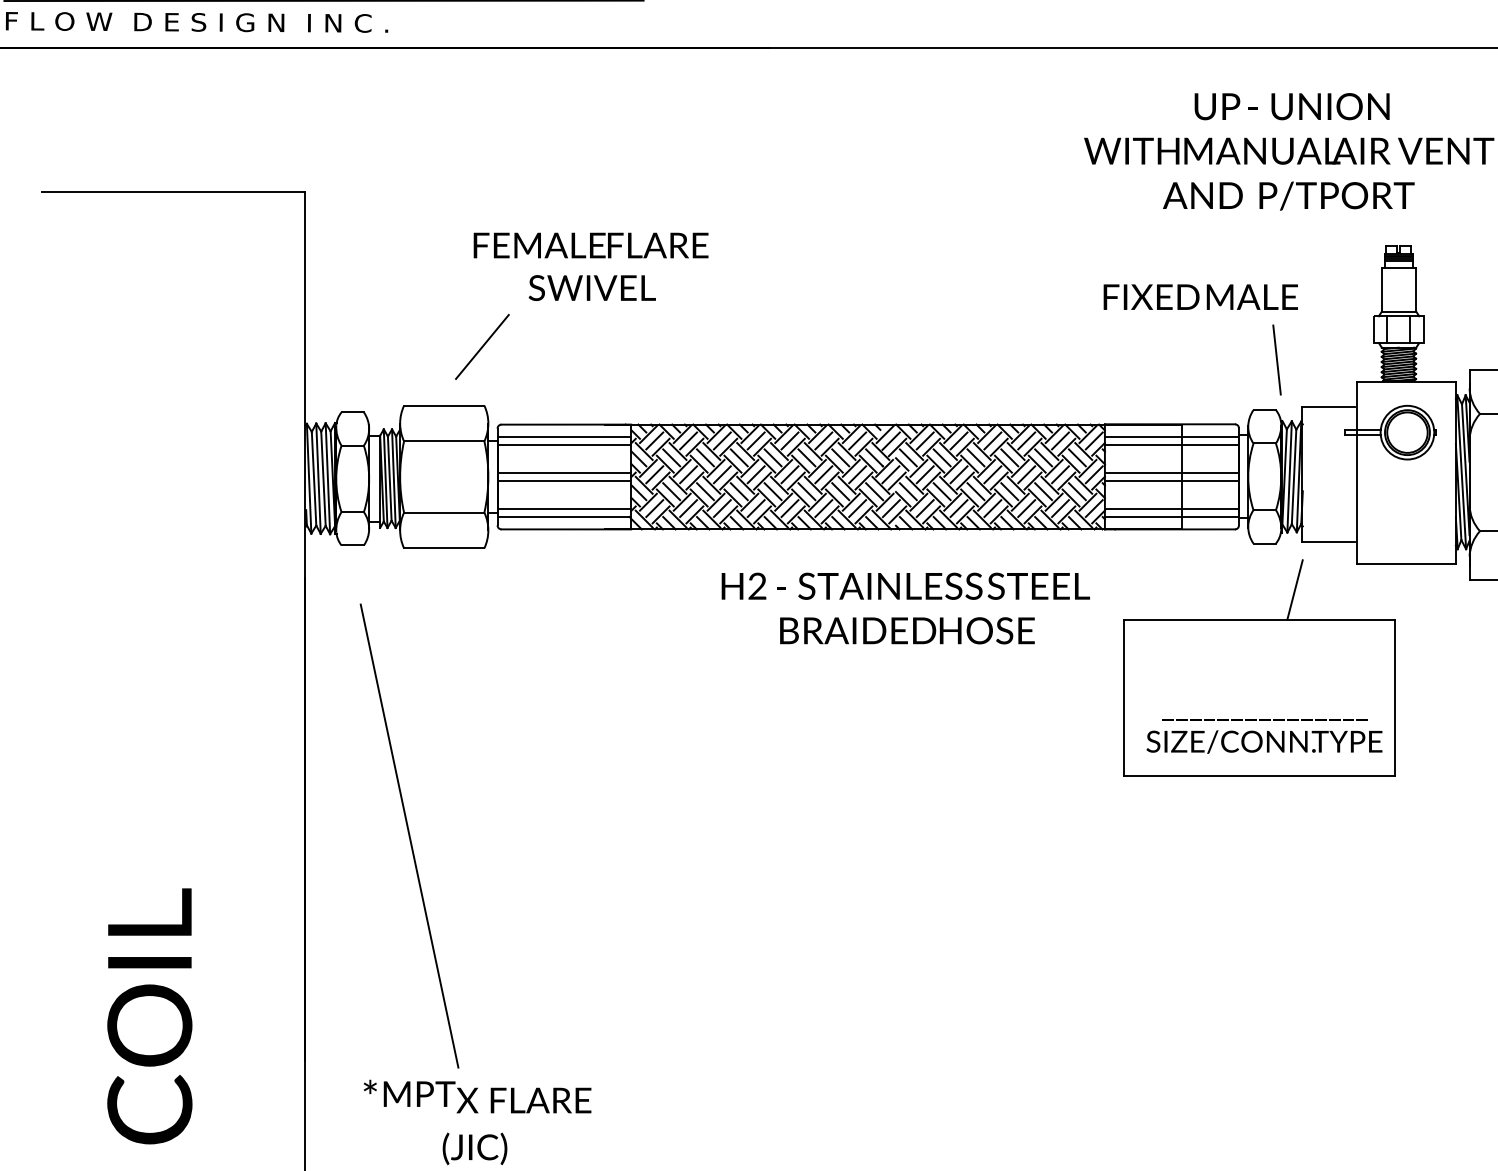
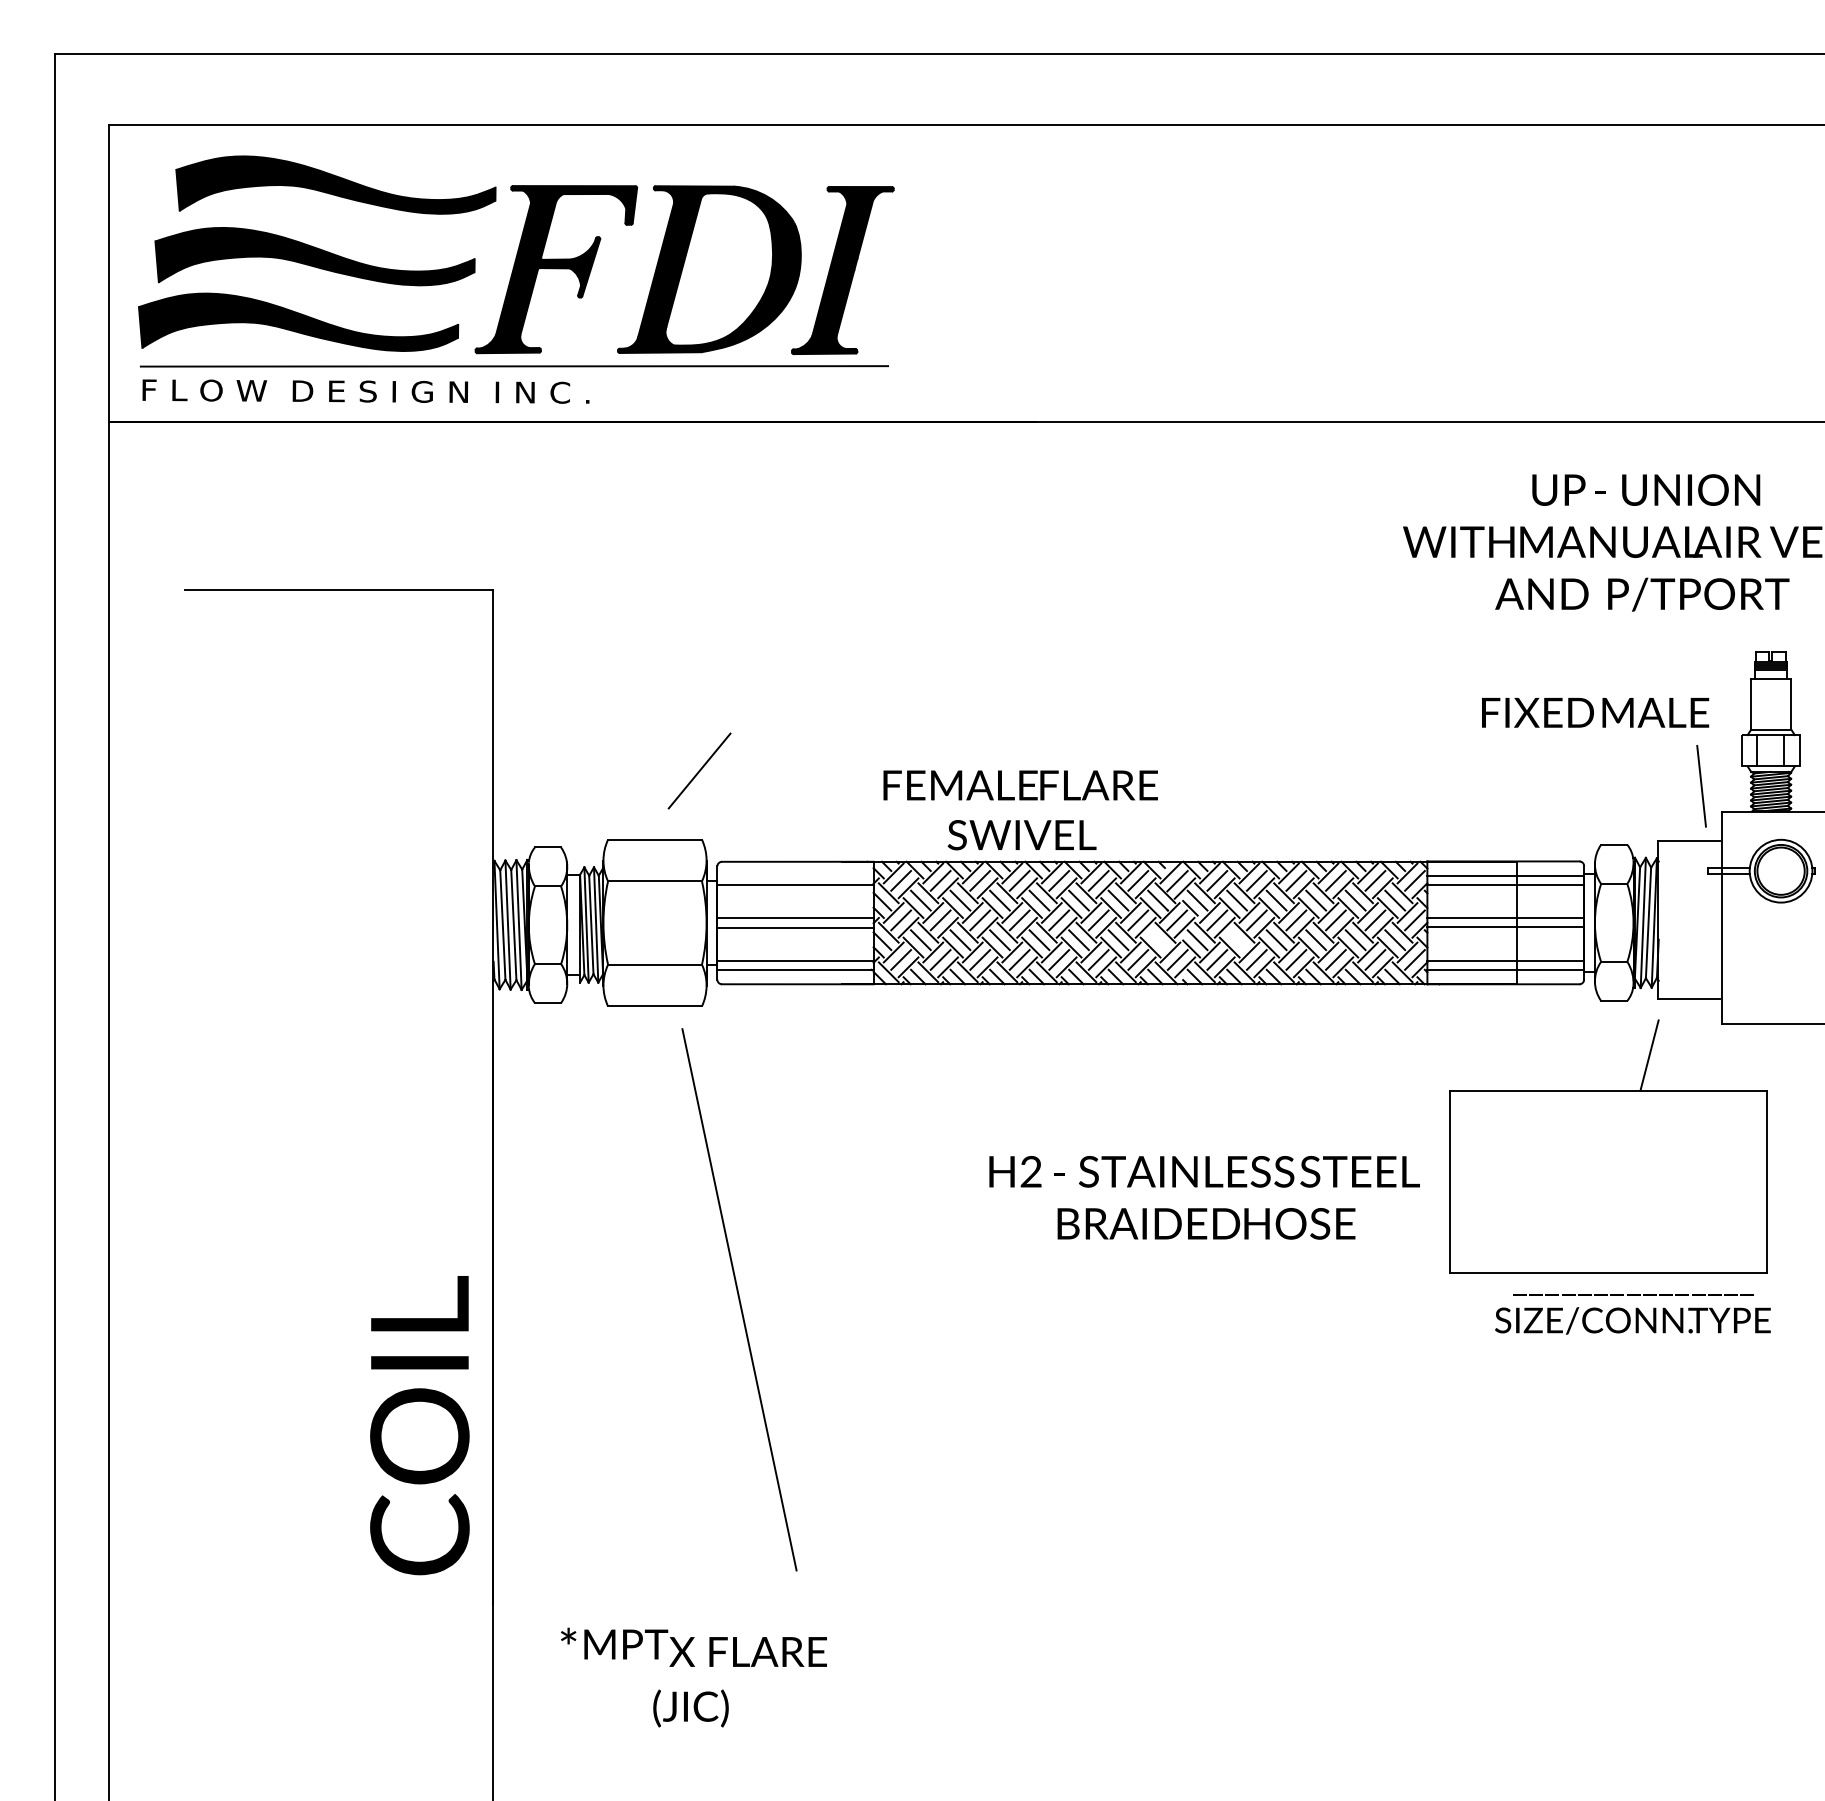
text: (590, 266) -> (1020, 810), moved
text: (1200, 296) -> (1595, 712), moved
line: (1276, 360) -> (1701, 786), moved
line: (564, 437) -> (795, 876), removed
line: (874, 491) -> (1158, 940), removed
line: (941, 491) -> (1236, 940), removed
text: (905, 608) -> (1204, 1197), moved
text: (1264, 736) -> (1632, 1314), moved
line: (409, 835) -> (739, 1299), moved
text: (149, 1016) -> (419, 1425), moved

